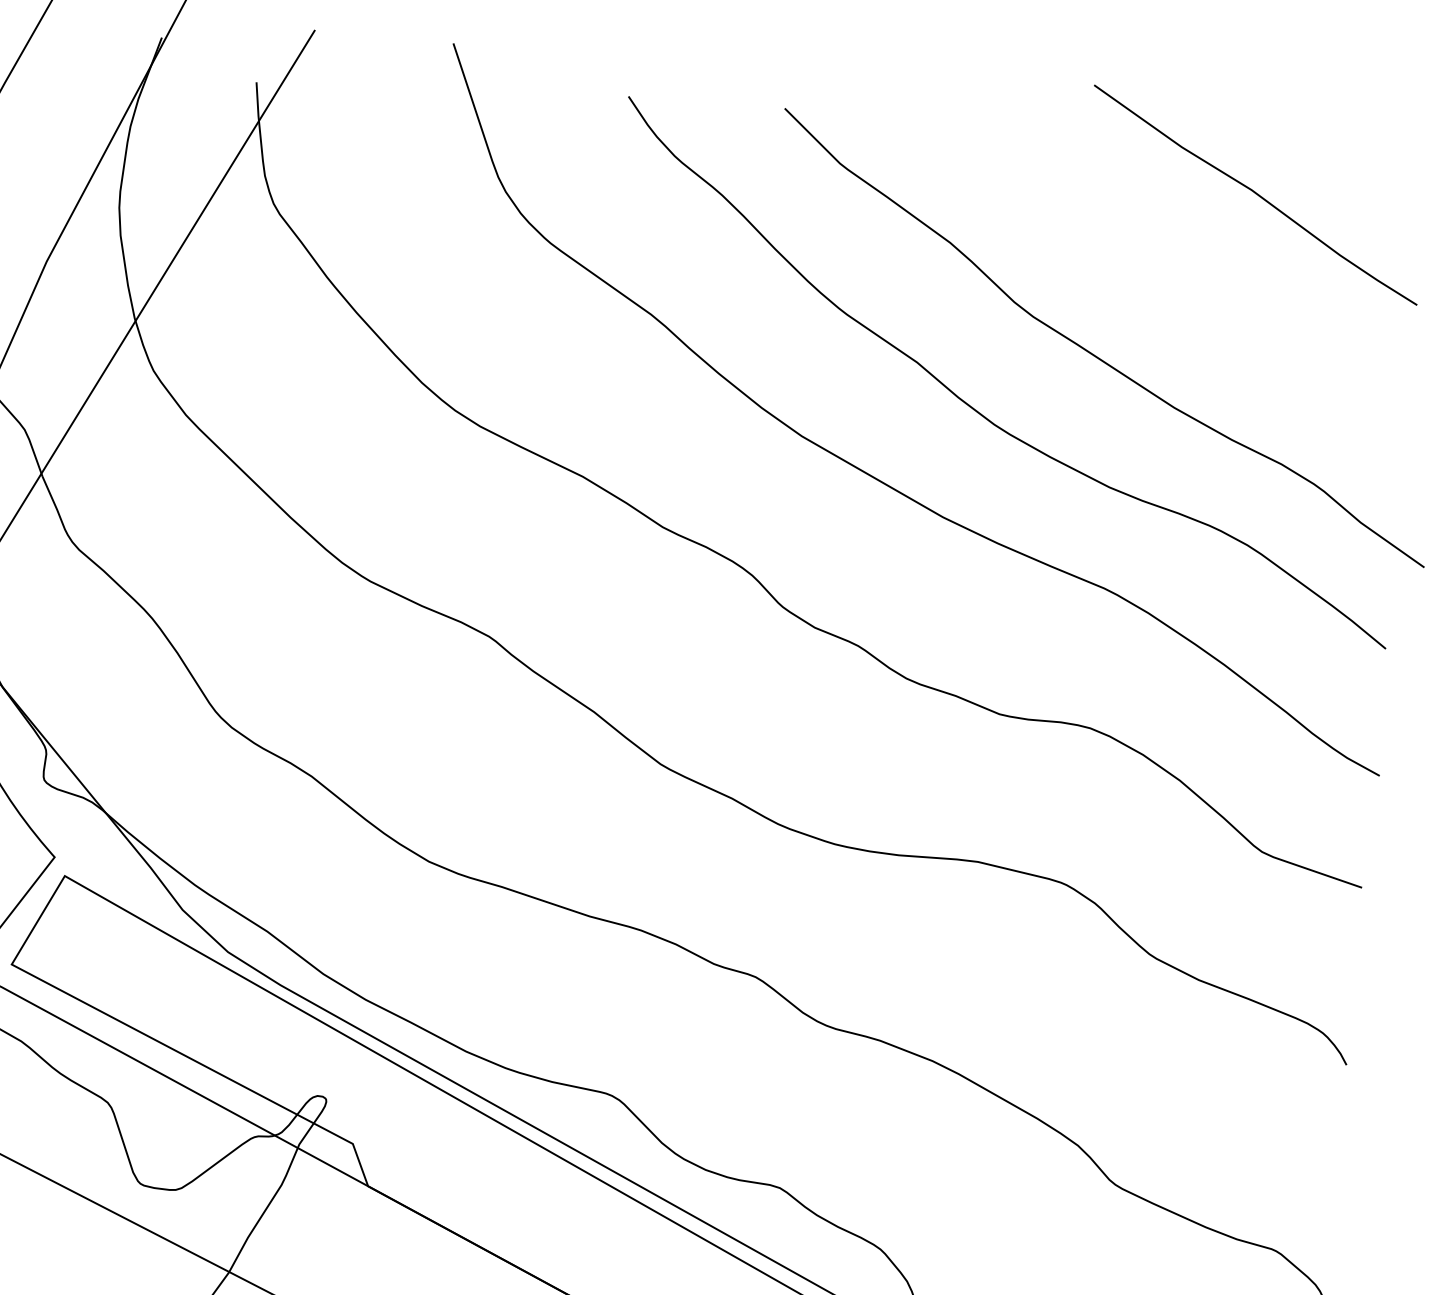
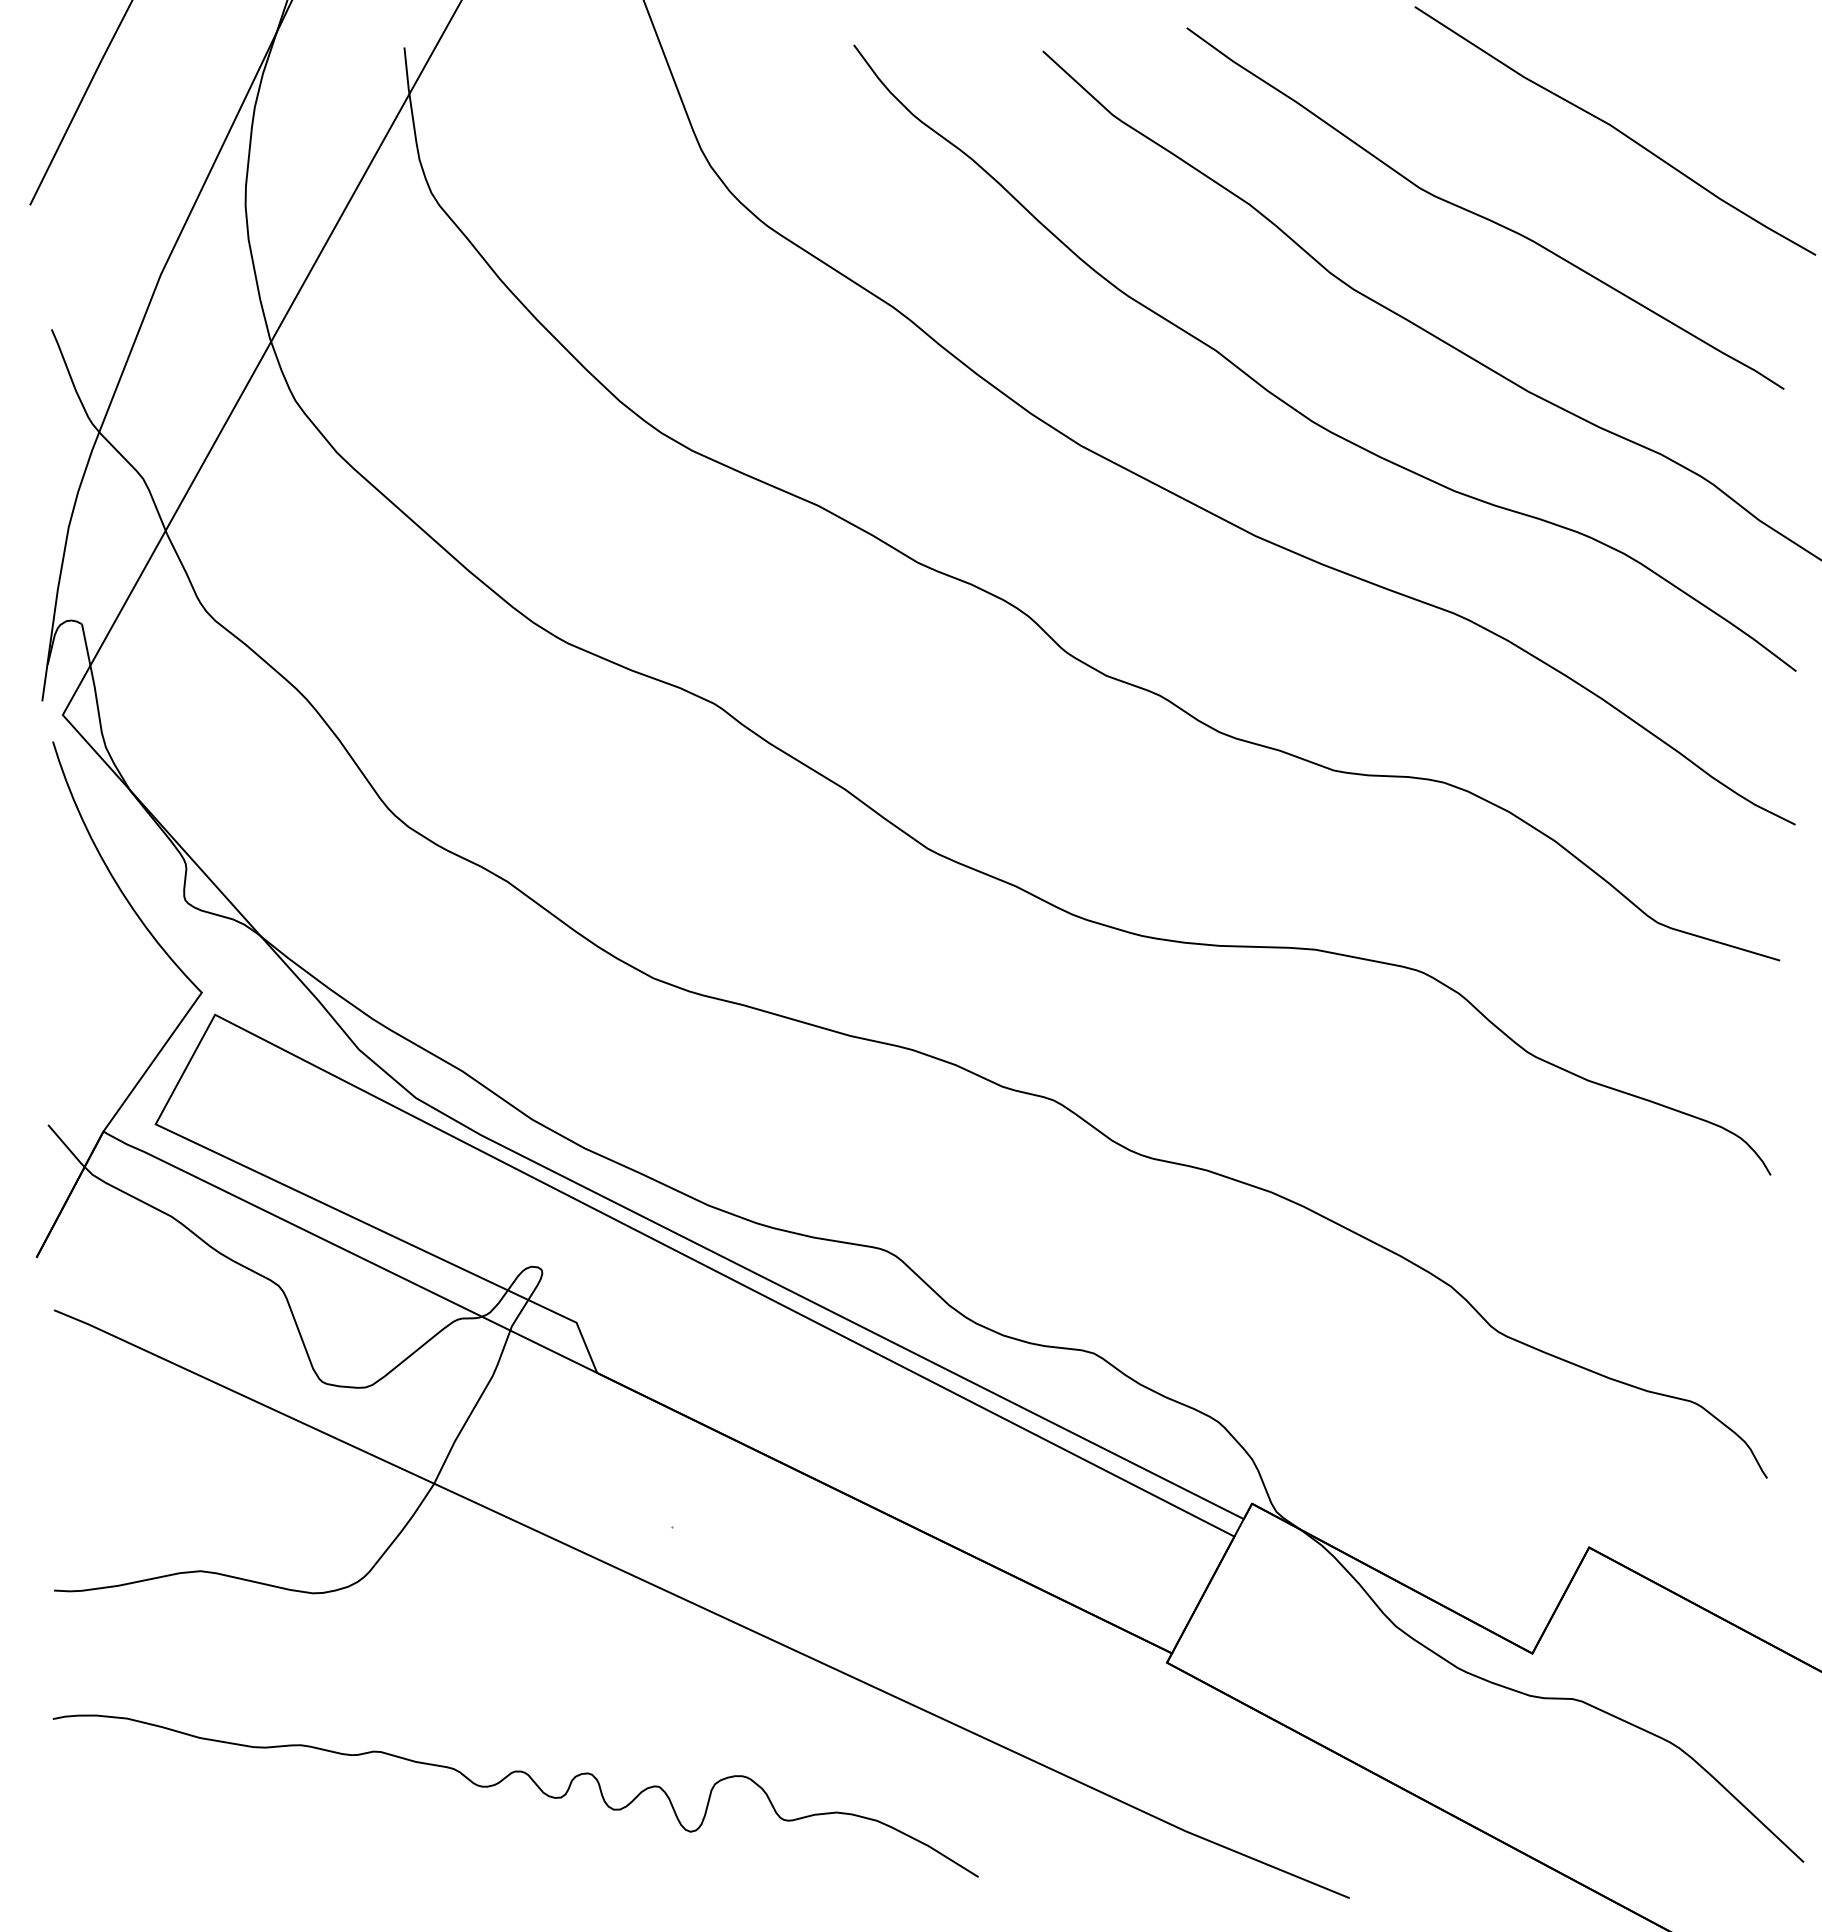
curve: (1141, 260) -> (1481, 215), added

